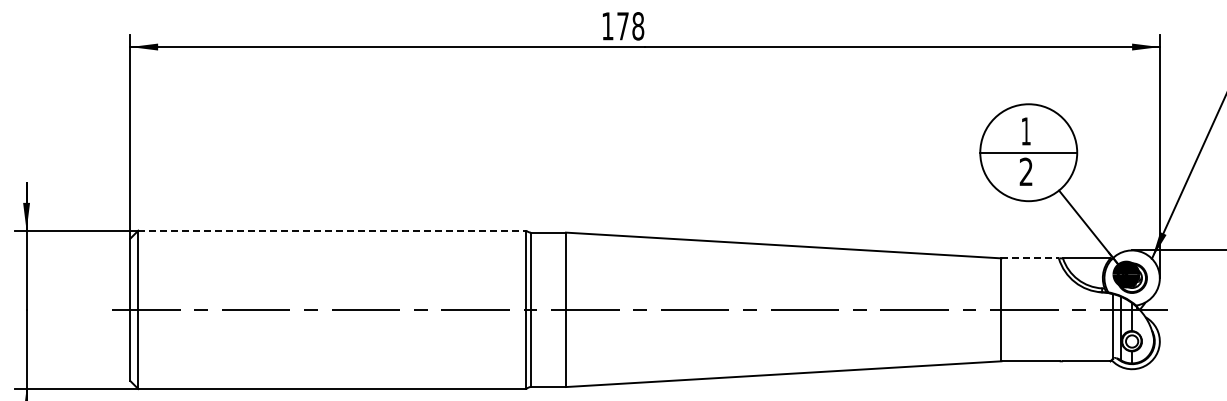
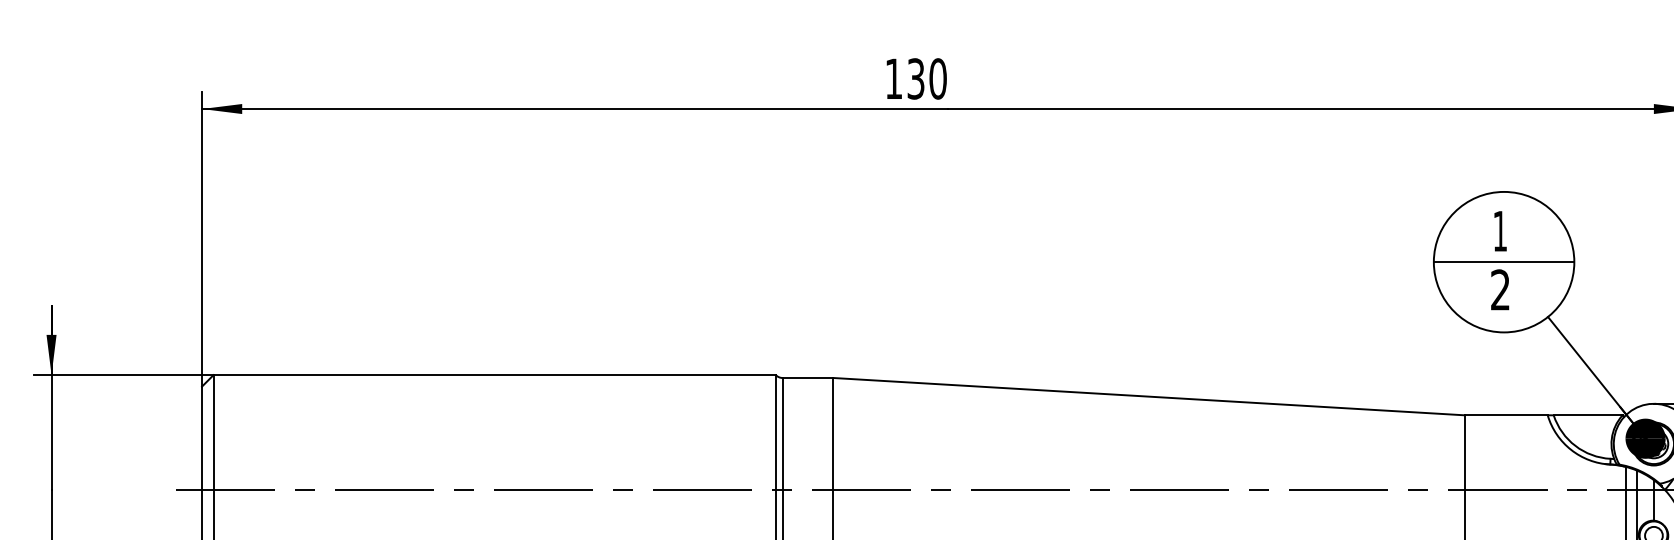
text: (630, 26) -> (926, 79), 178 -> 130
line: (332, 230) -> (494, 374), dashed -> solid
line: (1030, 258) -> (1506, 415), dashed -> solid

